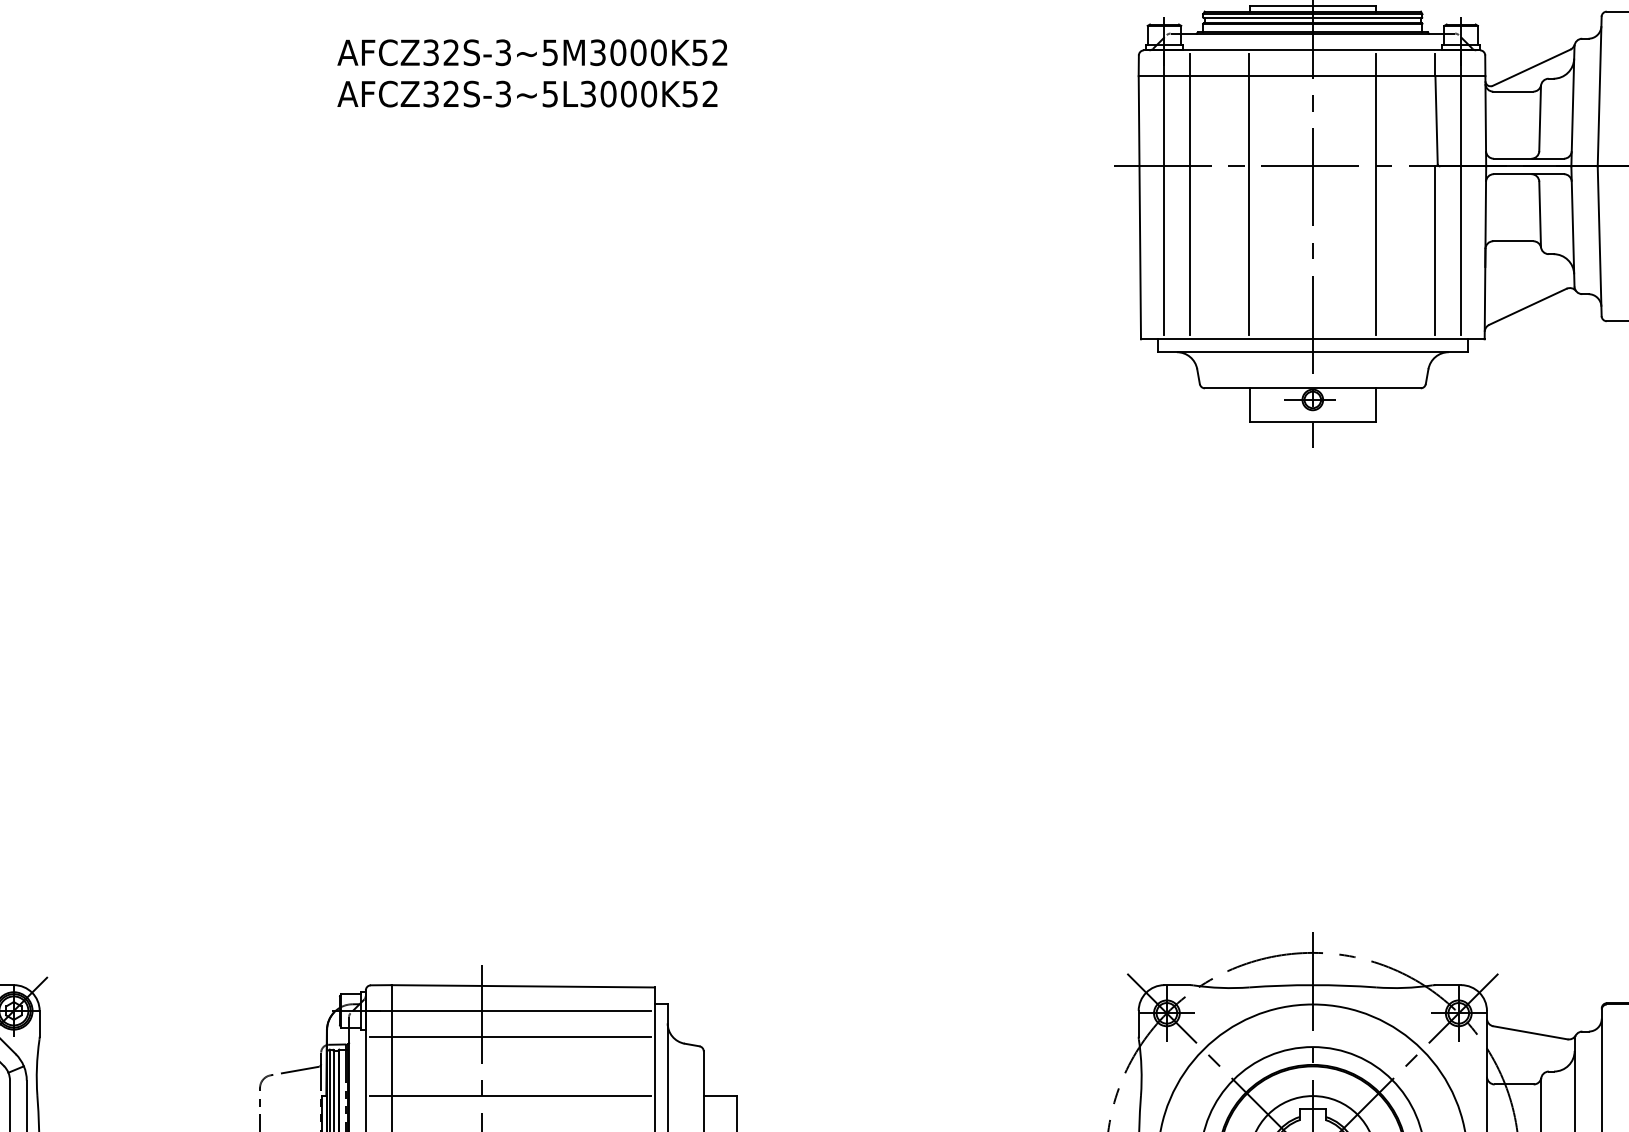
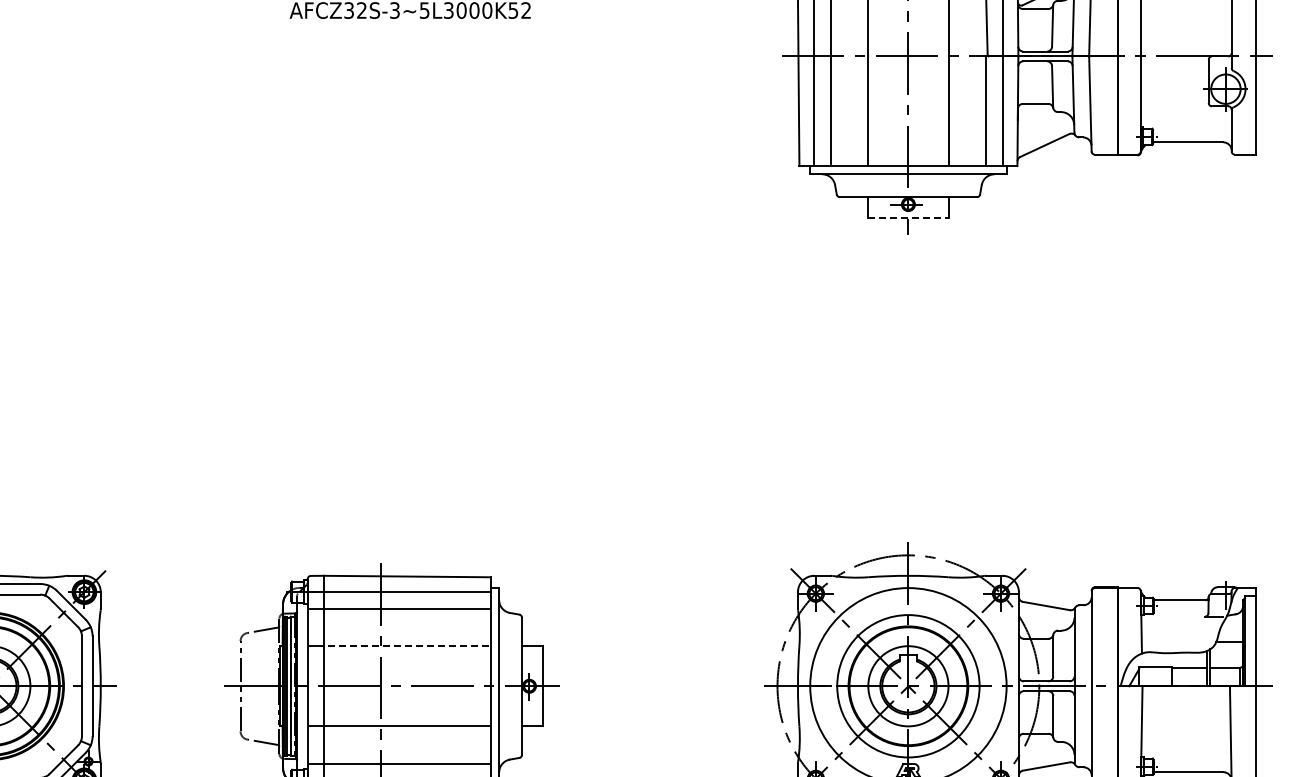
line: (1312, 421) -> (908, 218), solid -> dashed
line: (520, 1096) -> (405, 646), solid -> dashed

